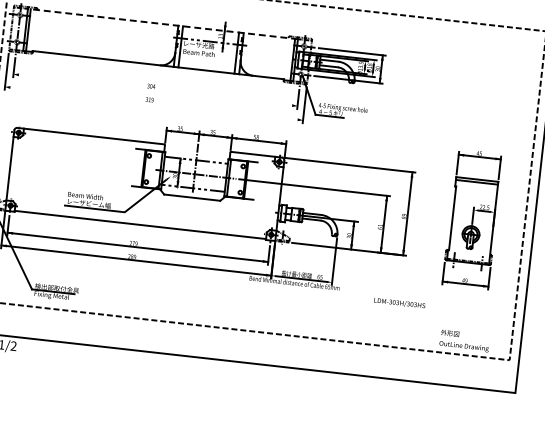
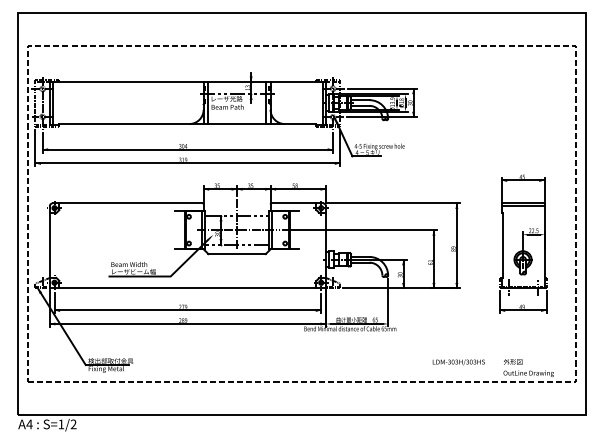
line: (162, 23) -> (187, 81), dashed -> solid
line: (155, 89) -> (187, 149), added
line: (153, 103) -> (187, 163), added
text: (399, 303) -> (458, 362), moved

